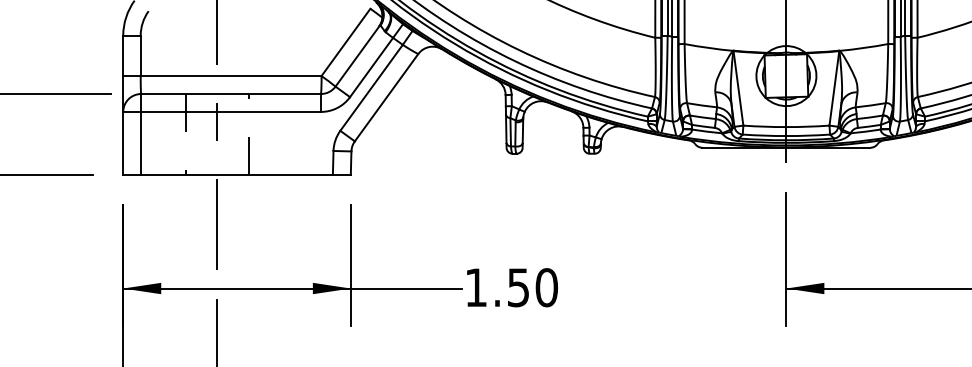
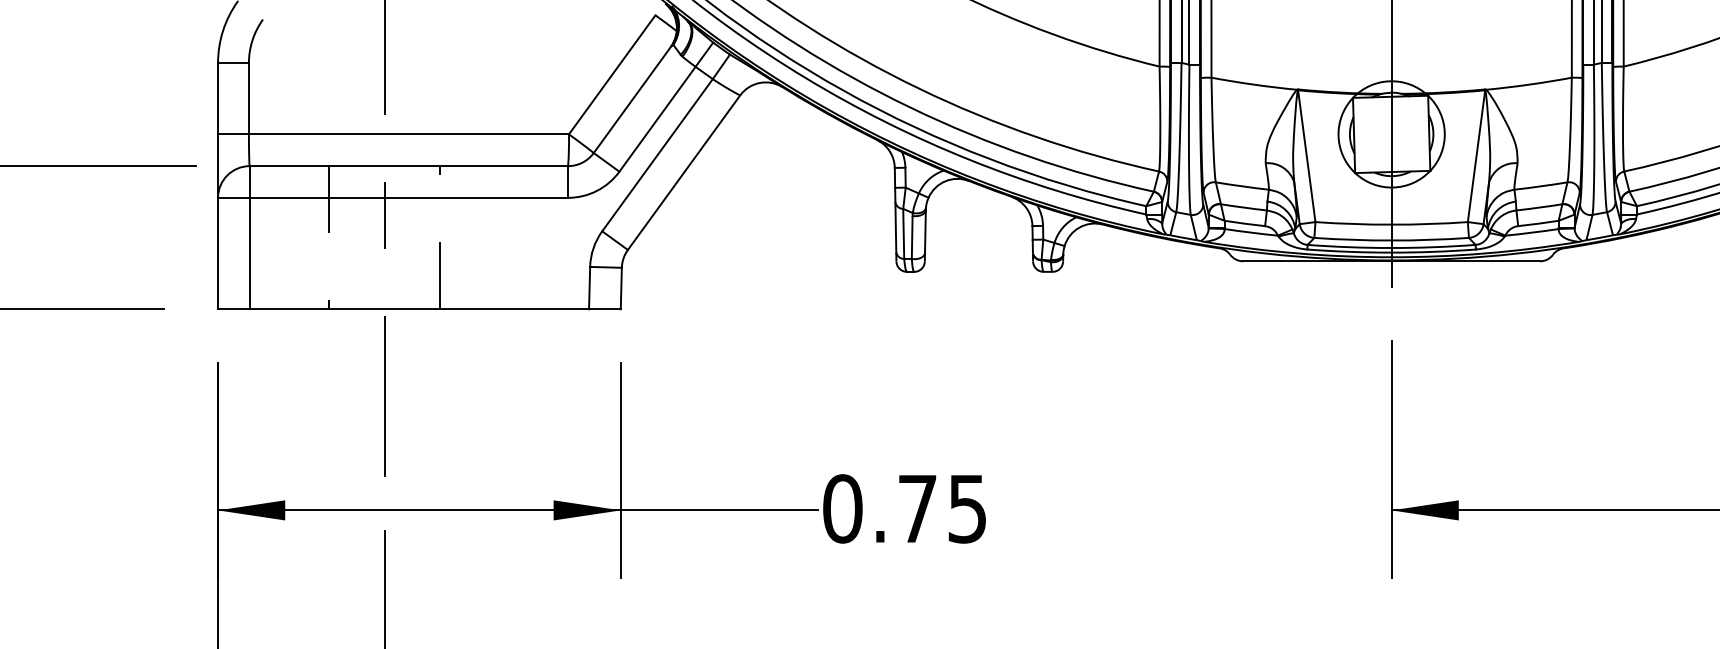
text: (511, 287) -> (905, 508), 1.50 -> 0.75

